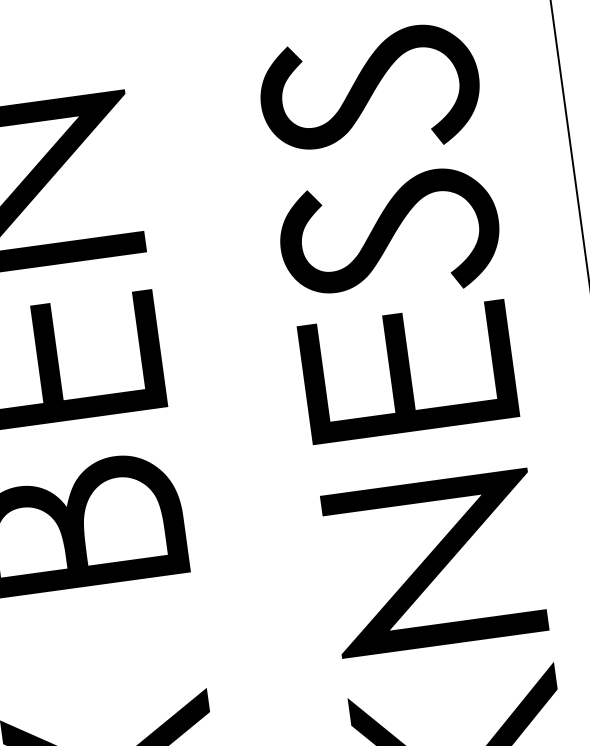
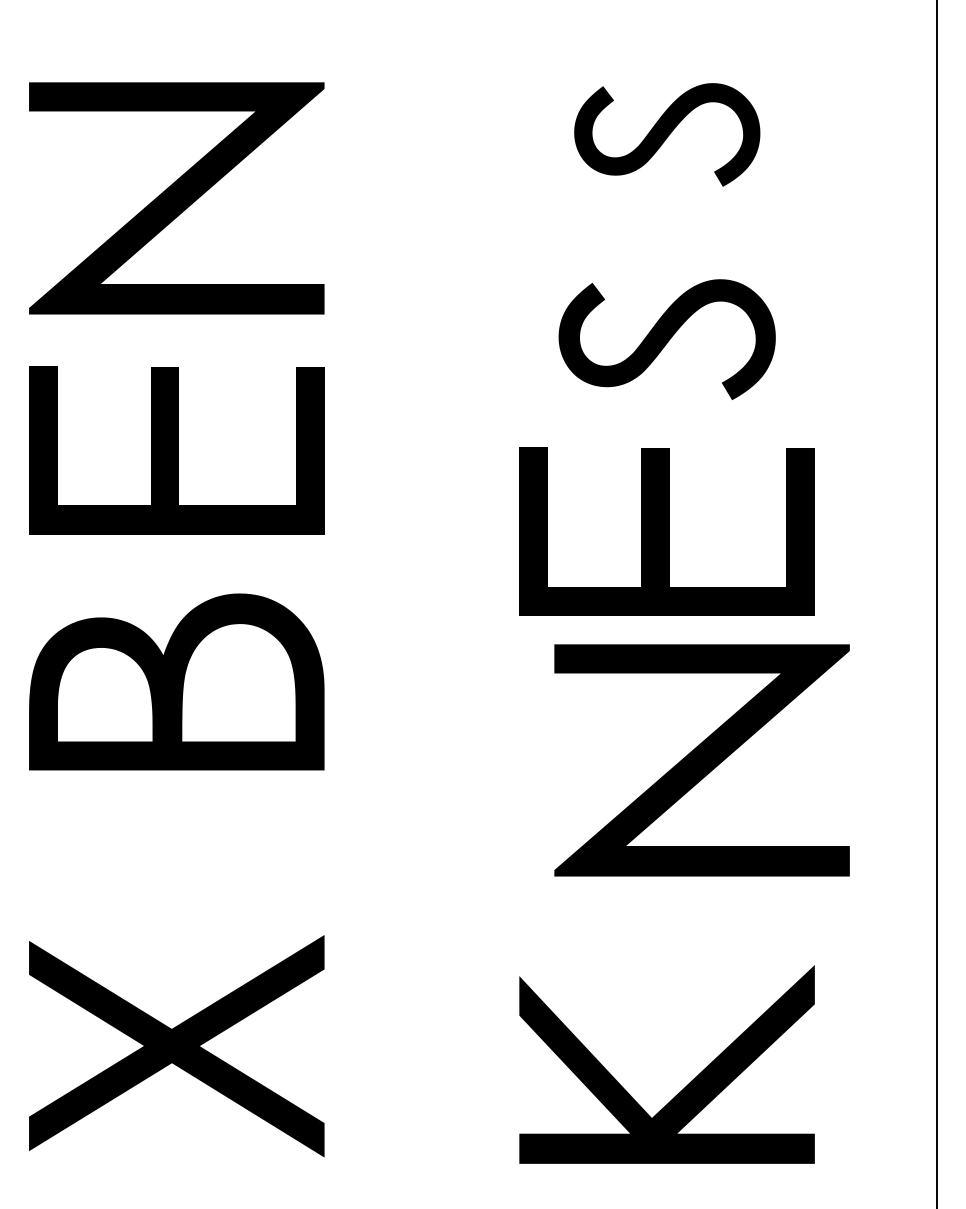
part: (370, 92) -> (667, 134), size x0.6
part: (390, 236) -> (667, 339), size x0.7
part: (434, 563) -> (701, 760), moved

